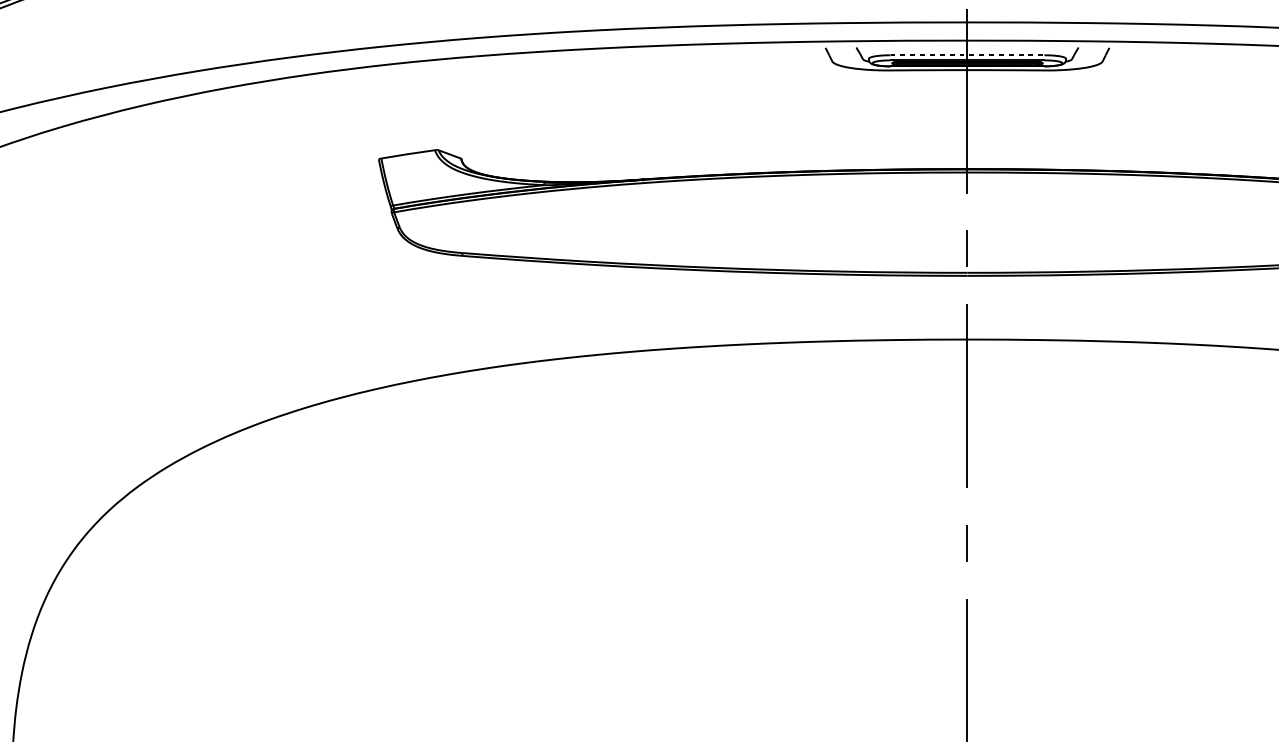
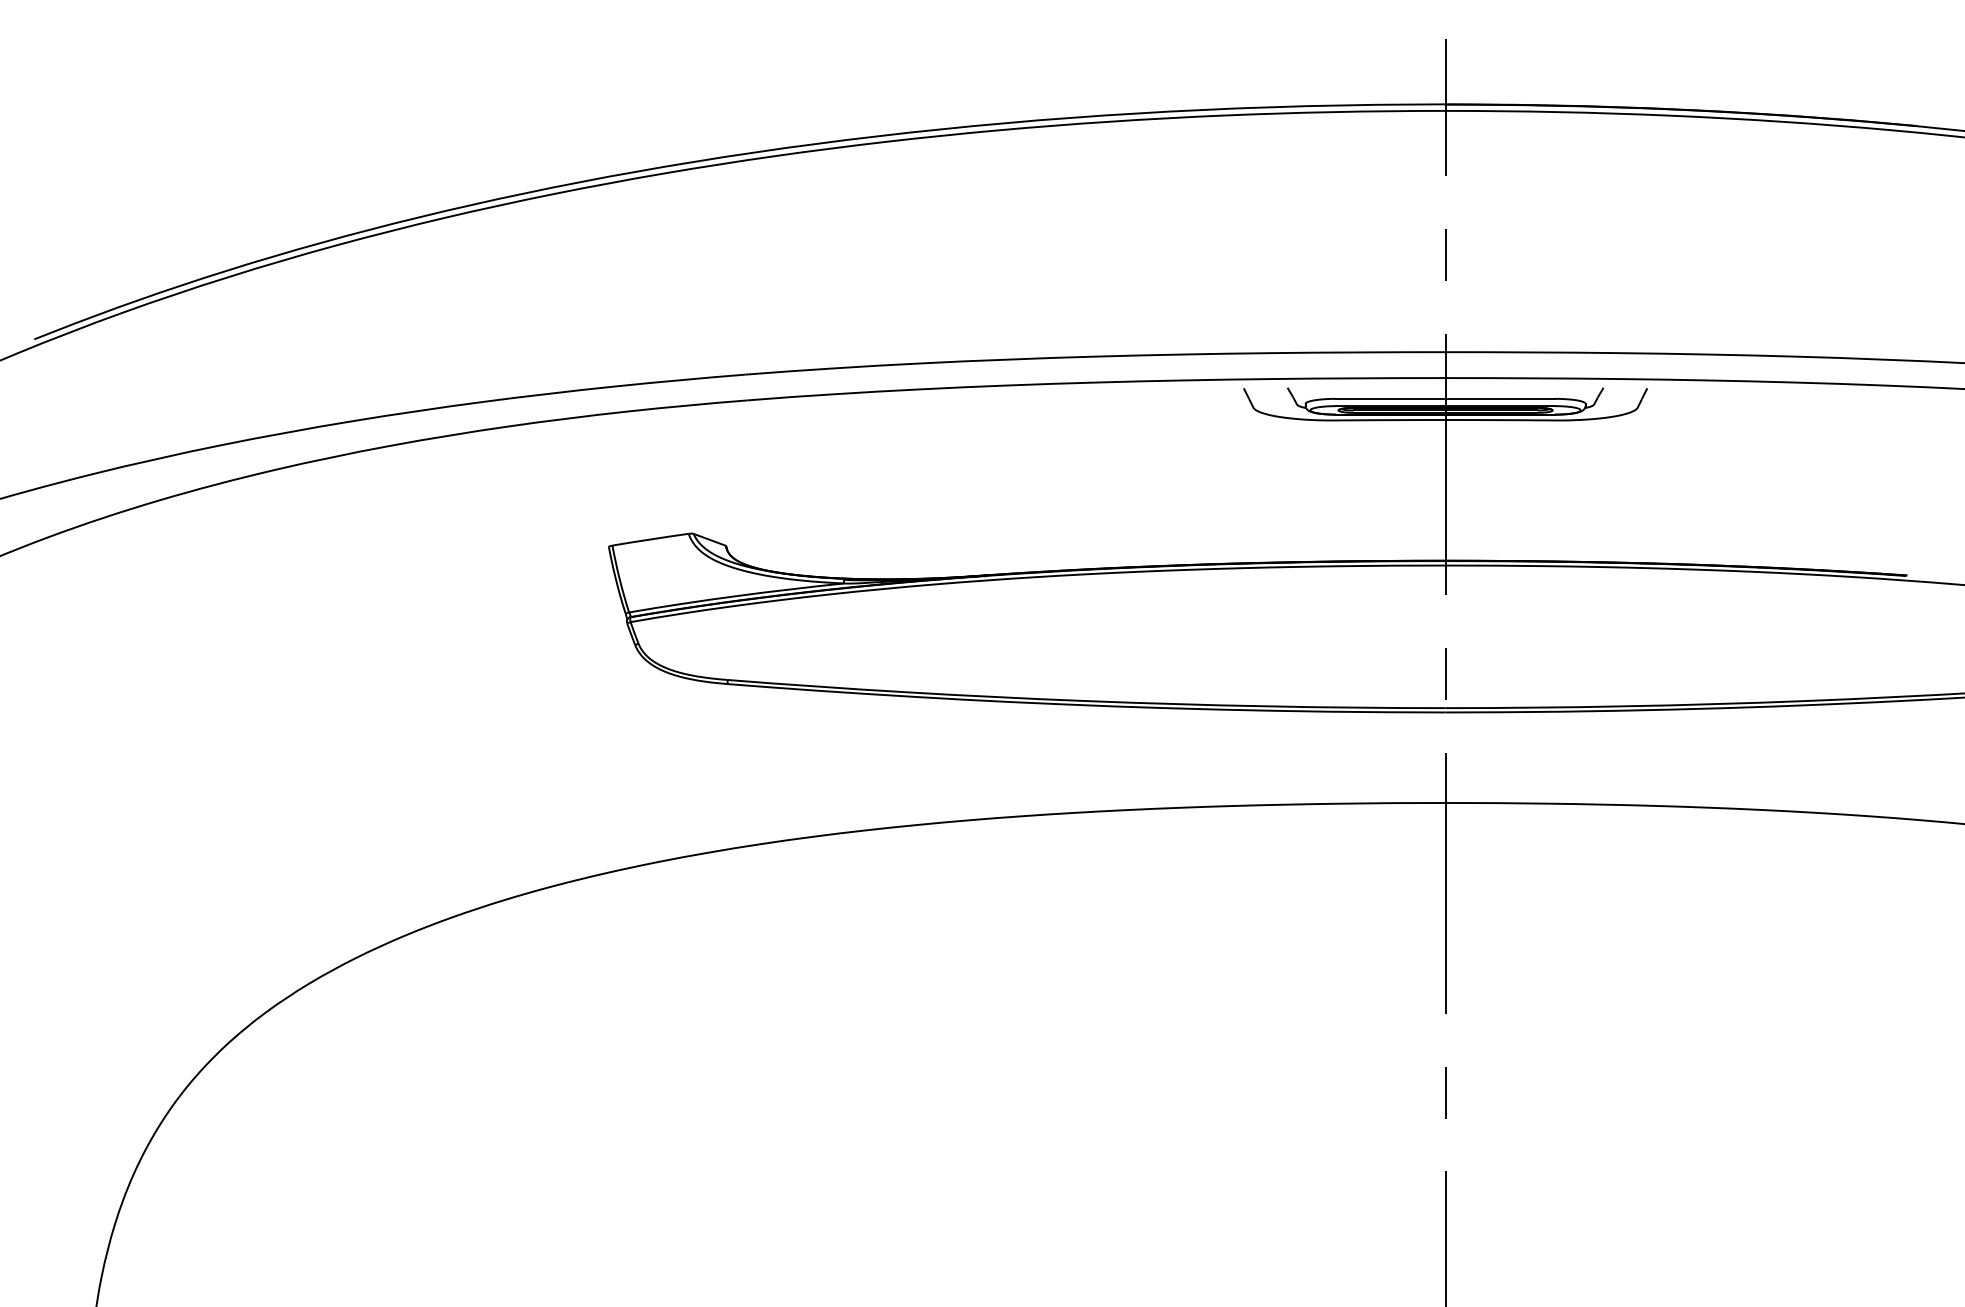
line: (968, 55) -> (1446, 398), dashed -> solid

